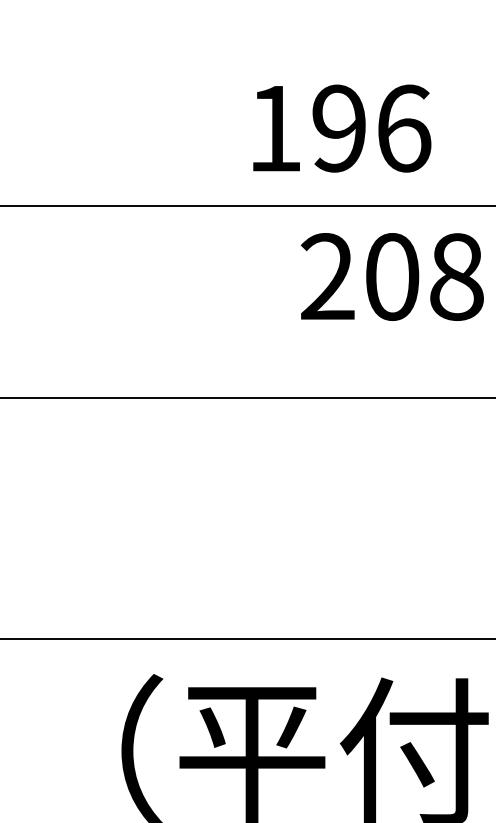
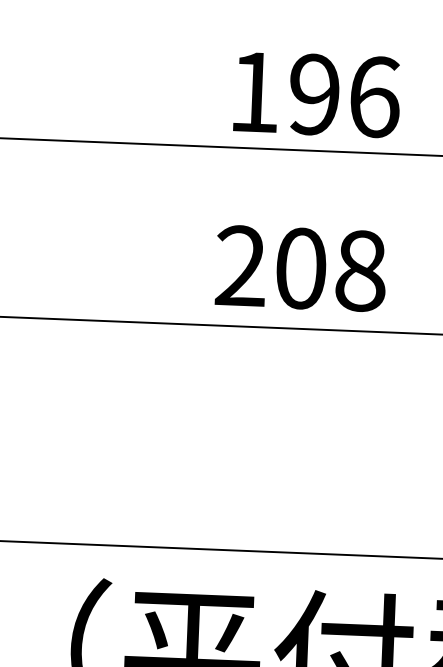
text: (342, 128) -> (317, 94), moved
text: (391, 276) -> (300, 268), moved

